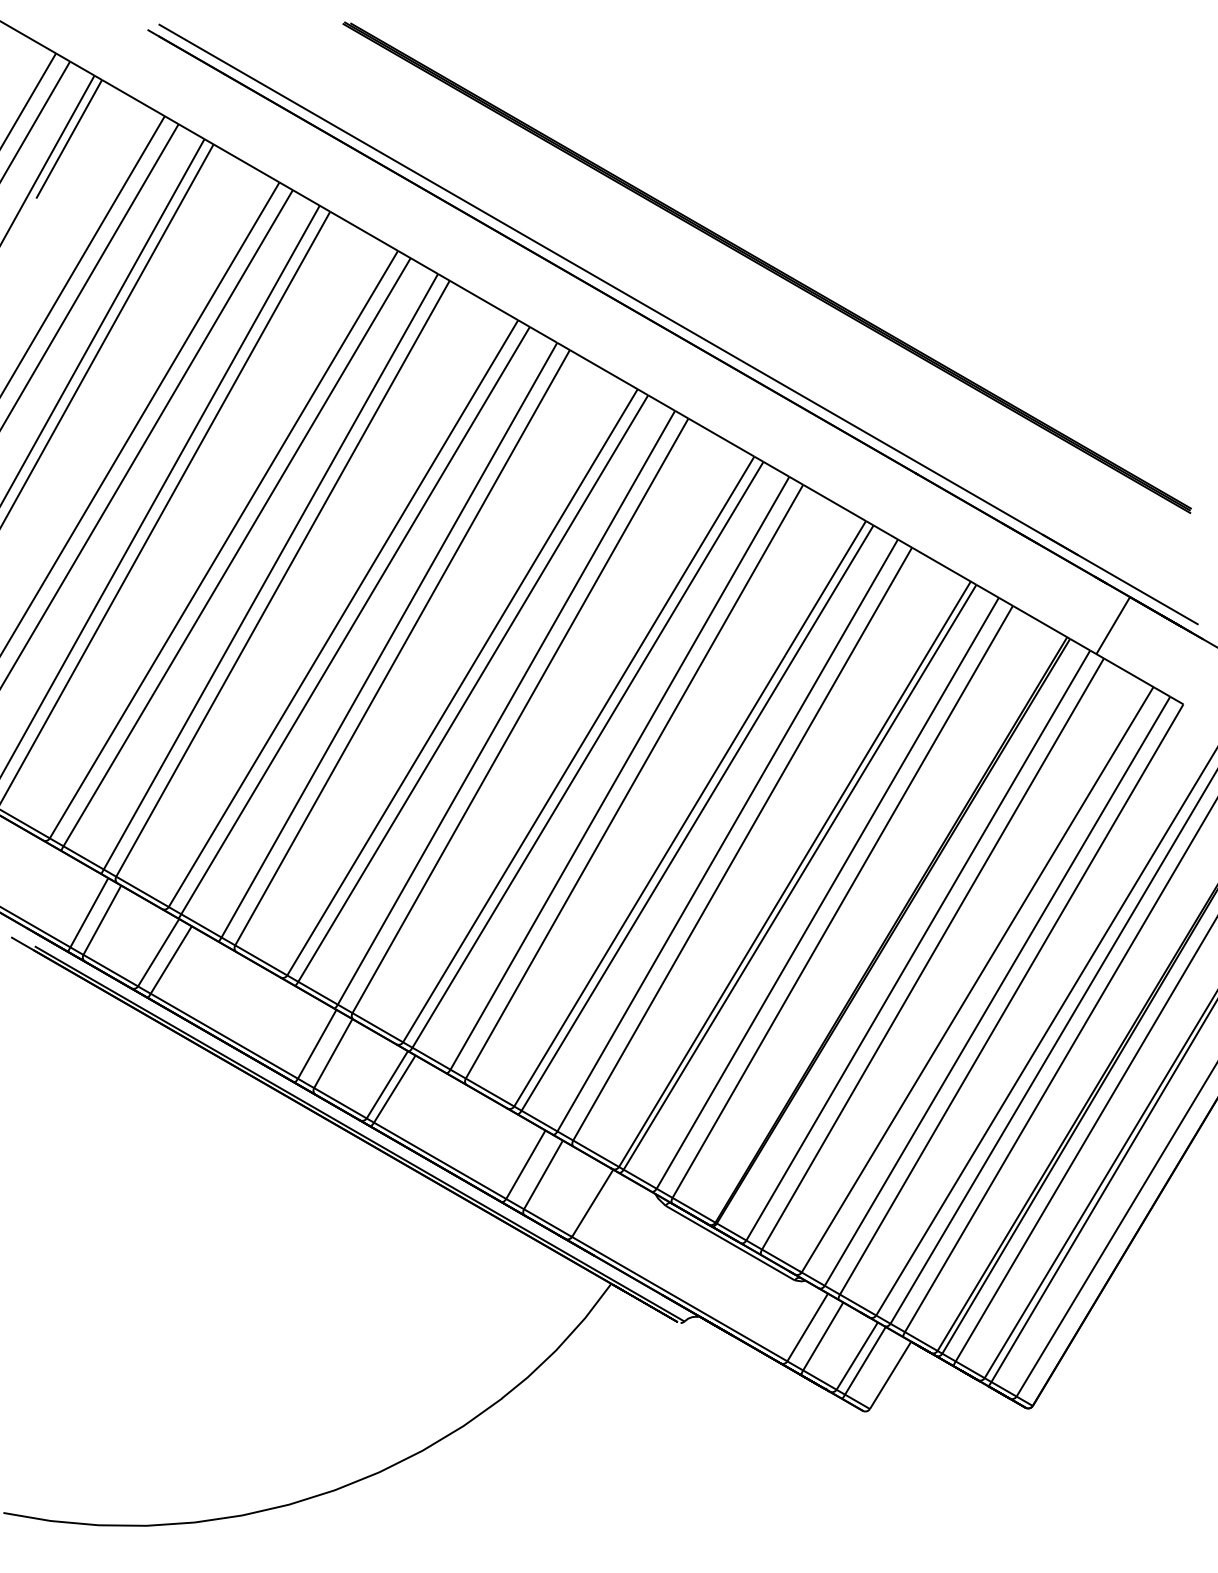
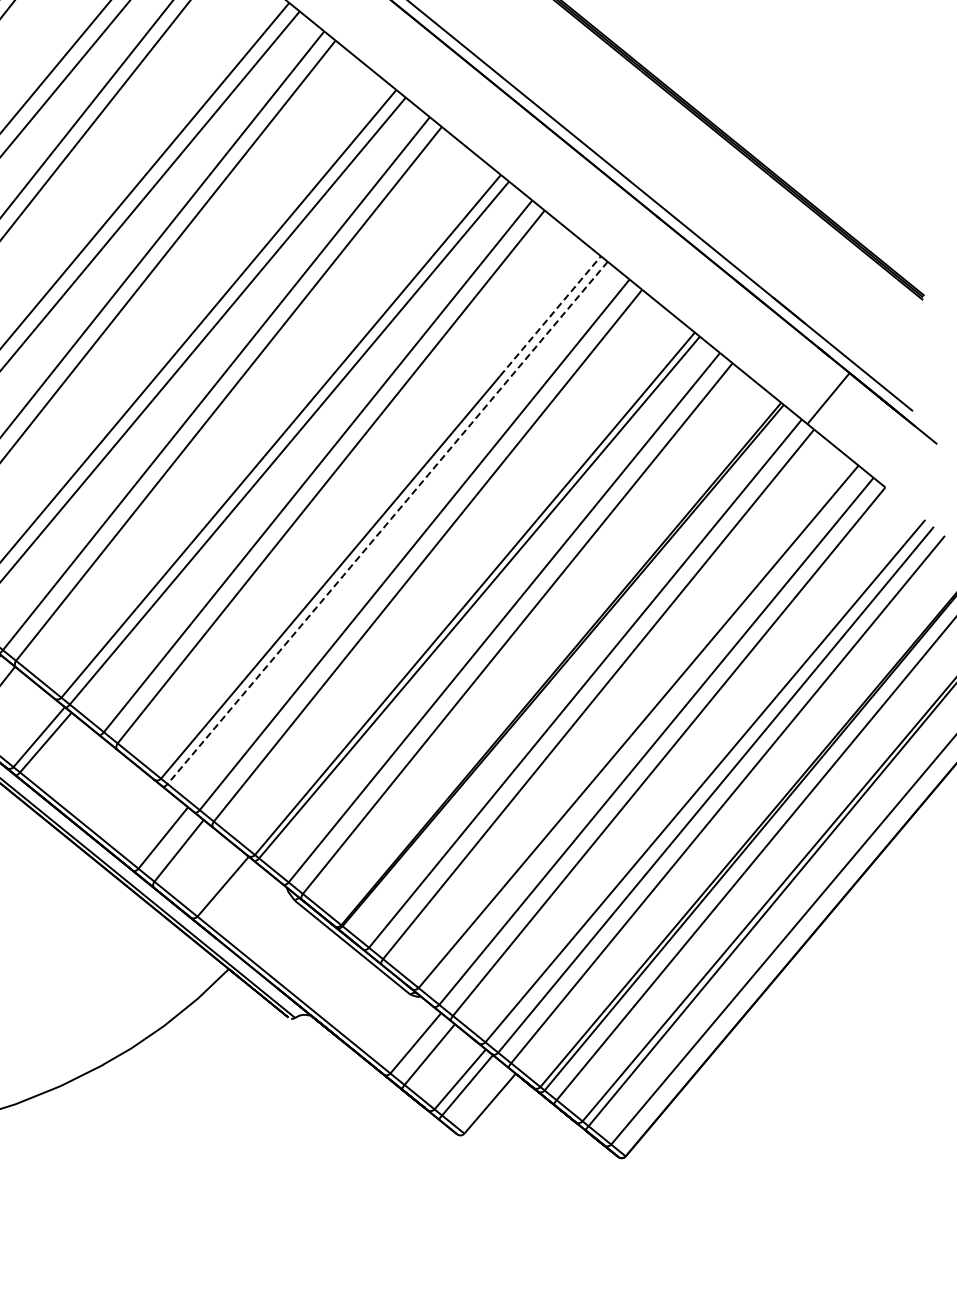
line: (826, 587) -> (551, 315), solid -> dashed
line: (696, 819) -> (386, 524), solid -> dashed

